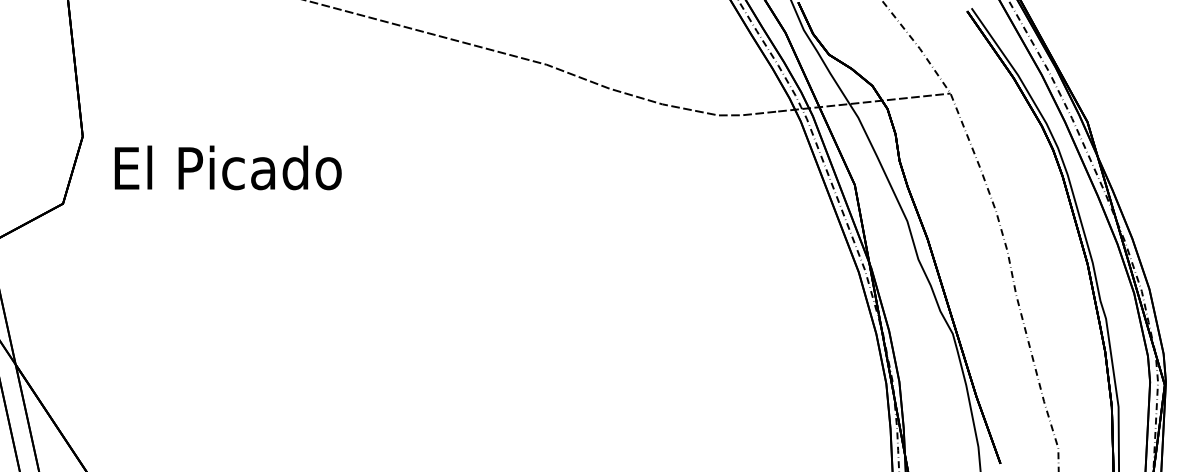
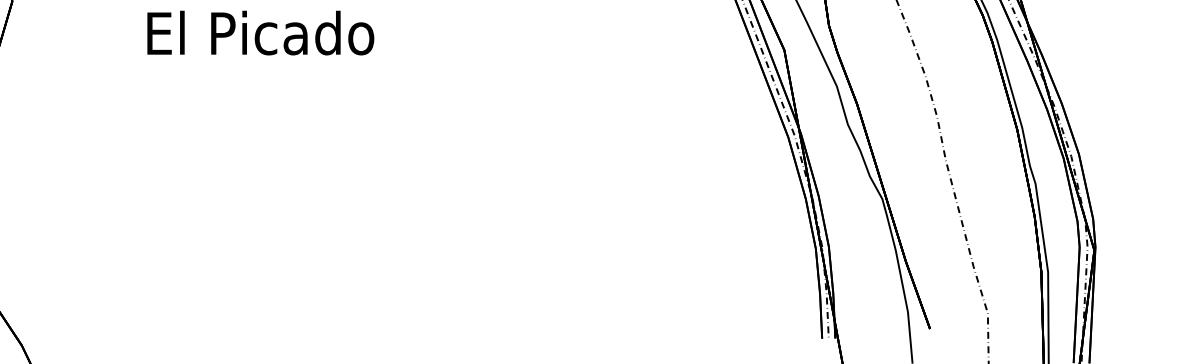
text: (227, 167) -> (260, 32), moved

